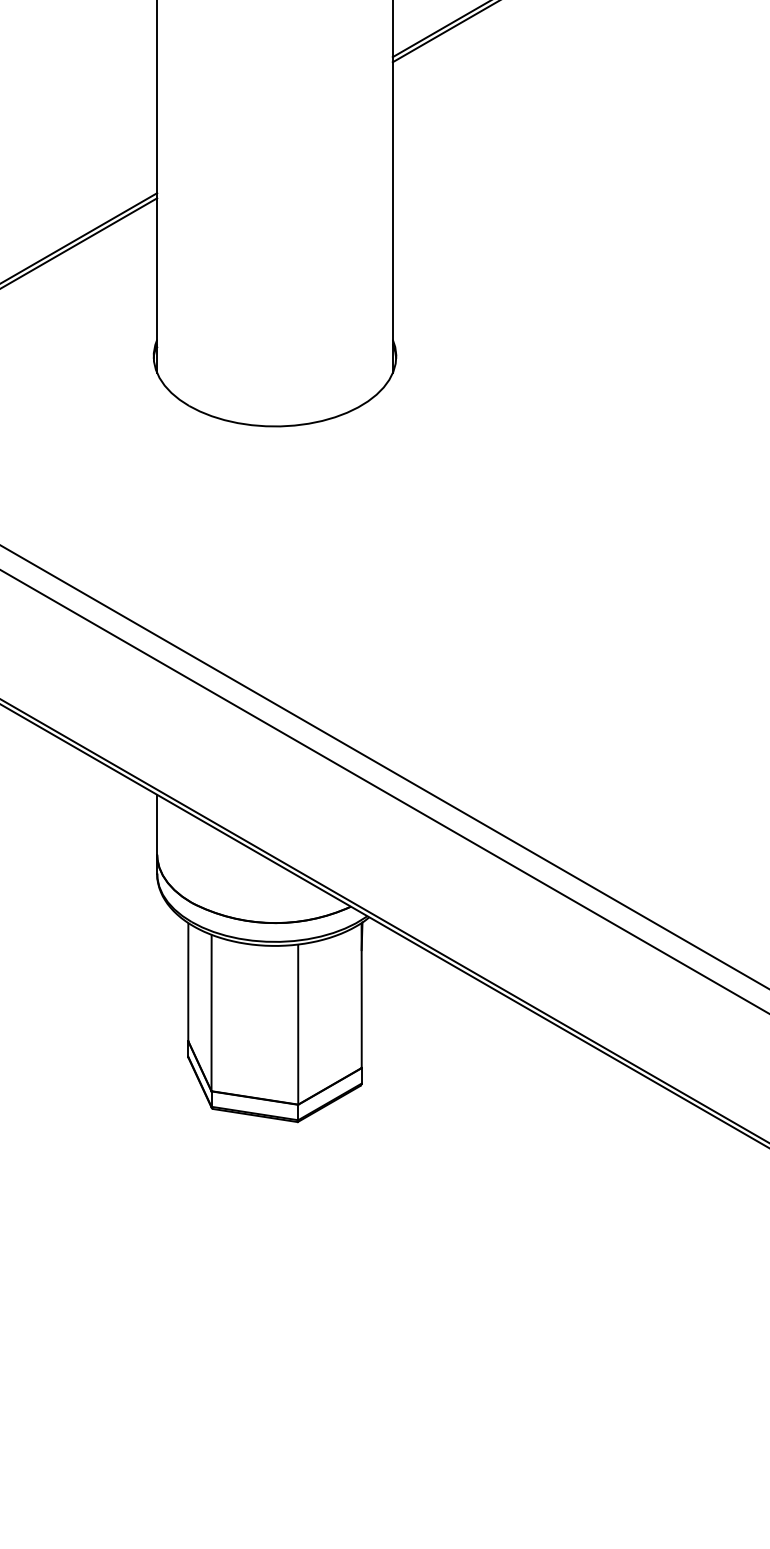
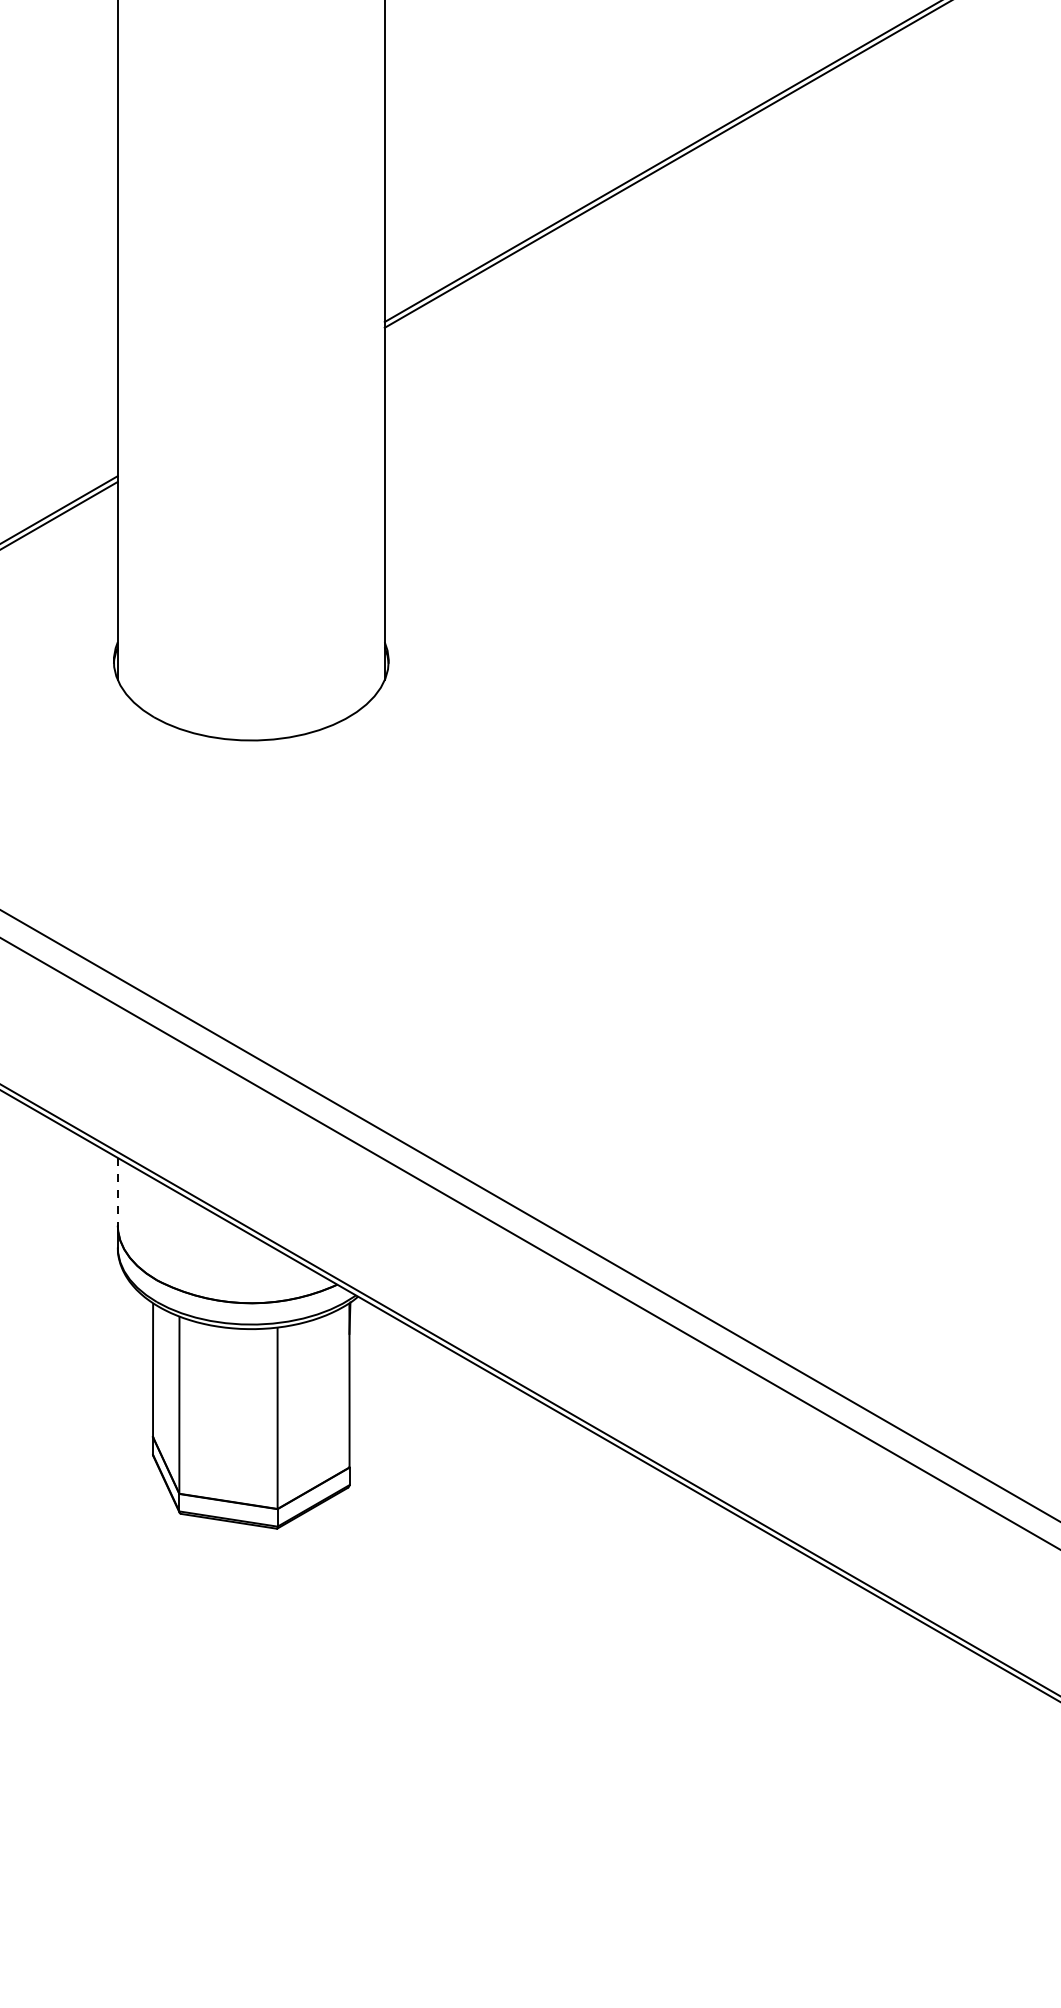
line: (156, 824) -> (117, 1191), solid -> dashed

